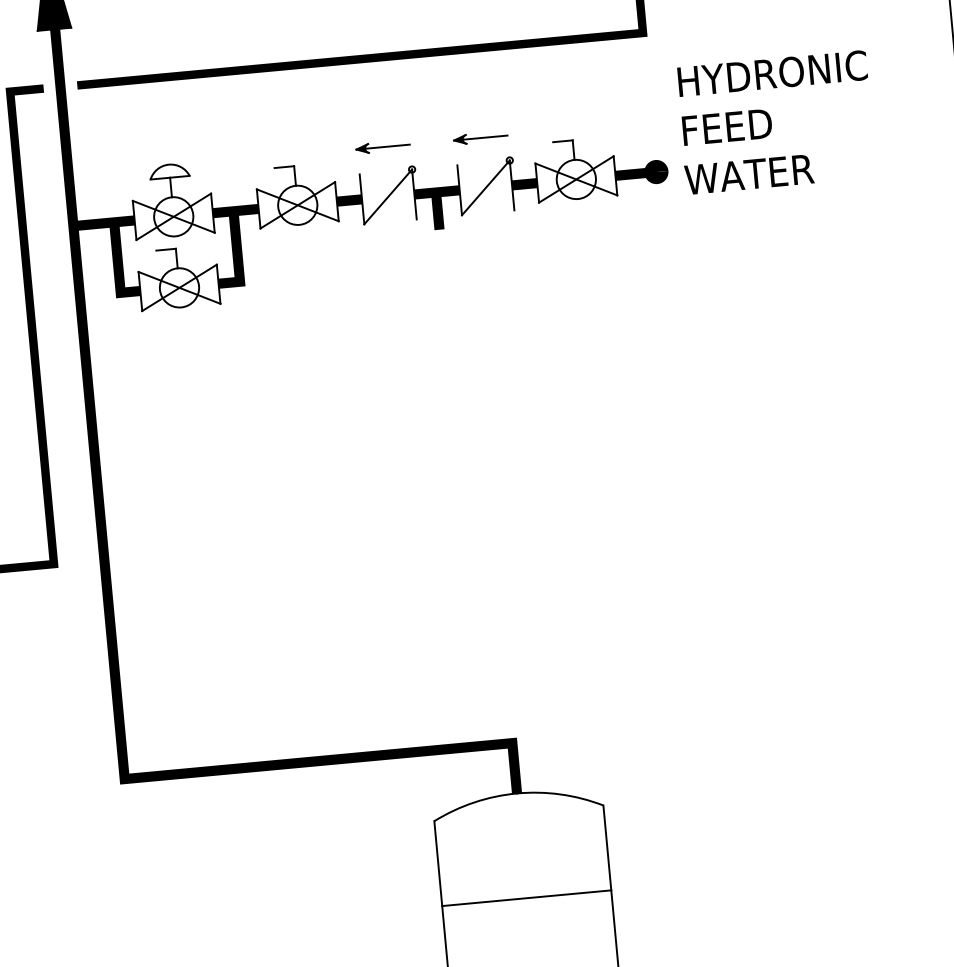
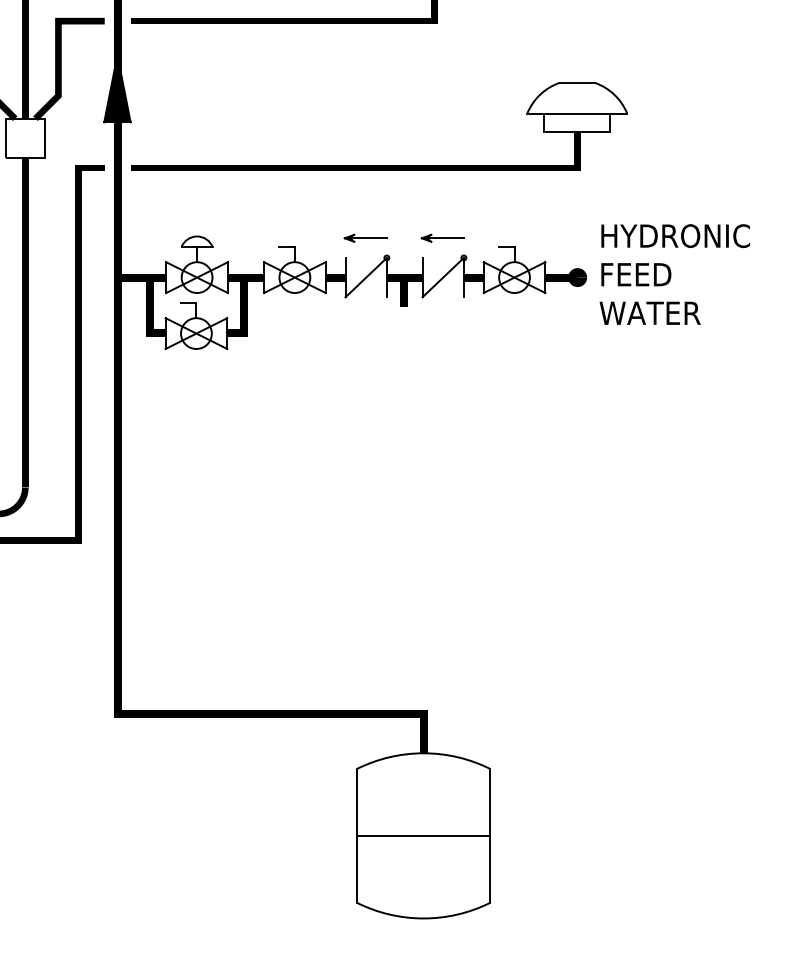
text: (775, 122) -> (674, 274), moved

